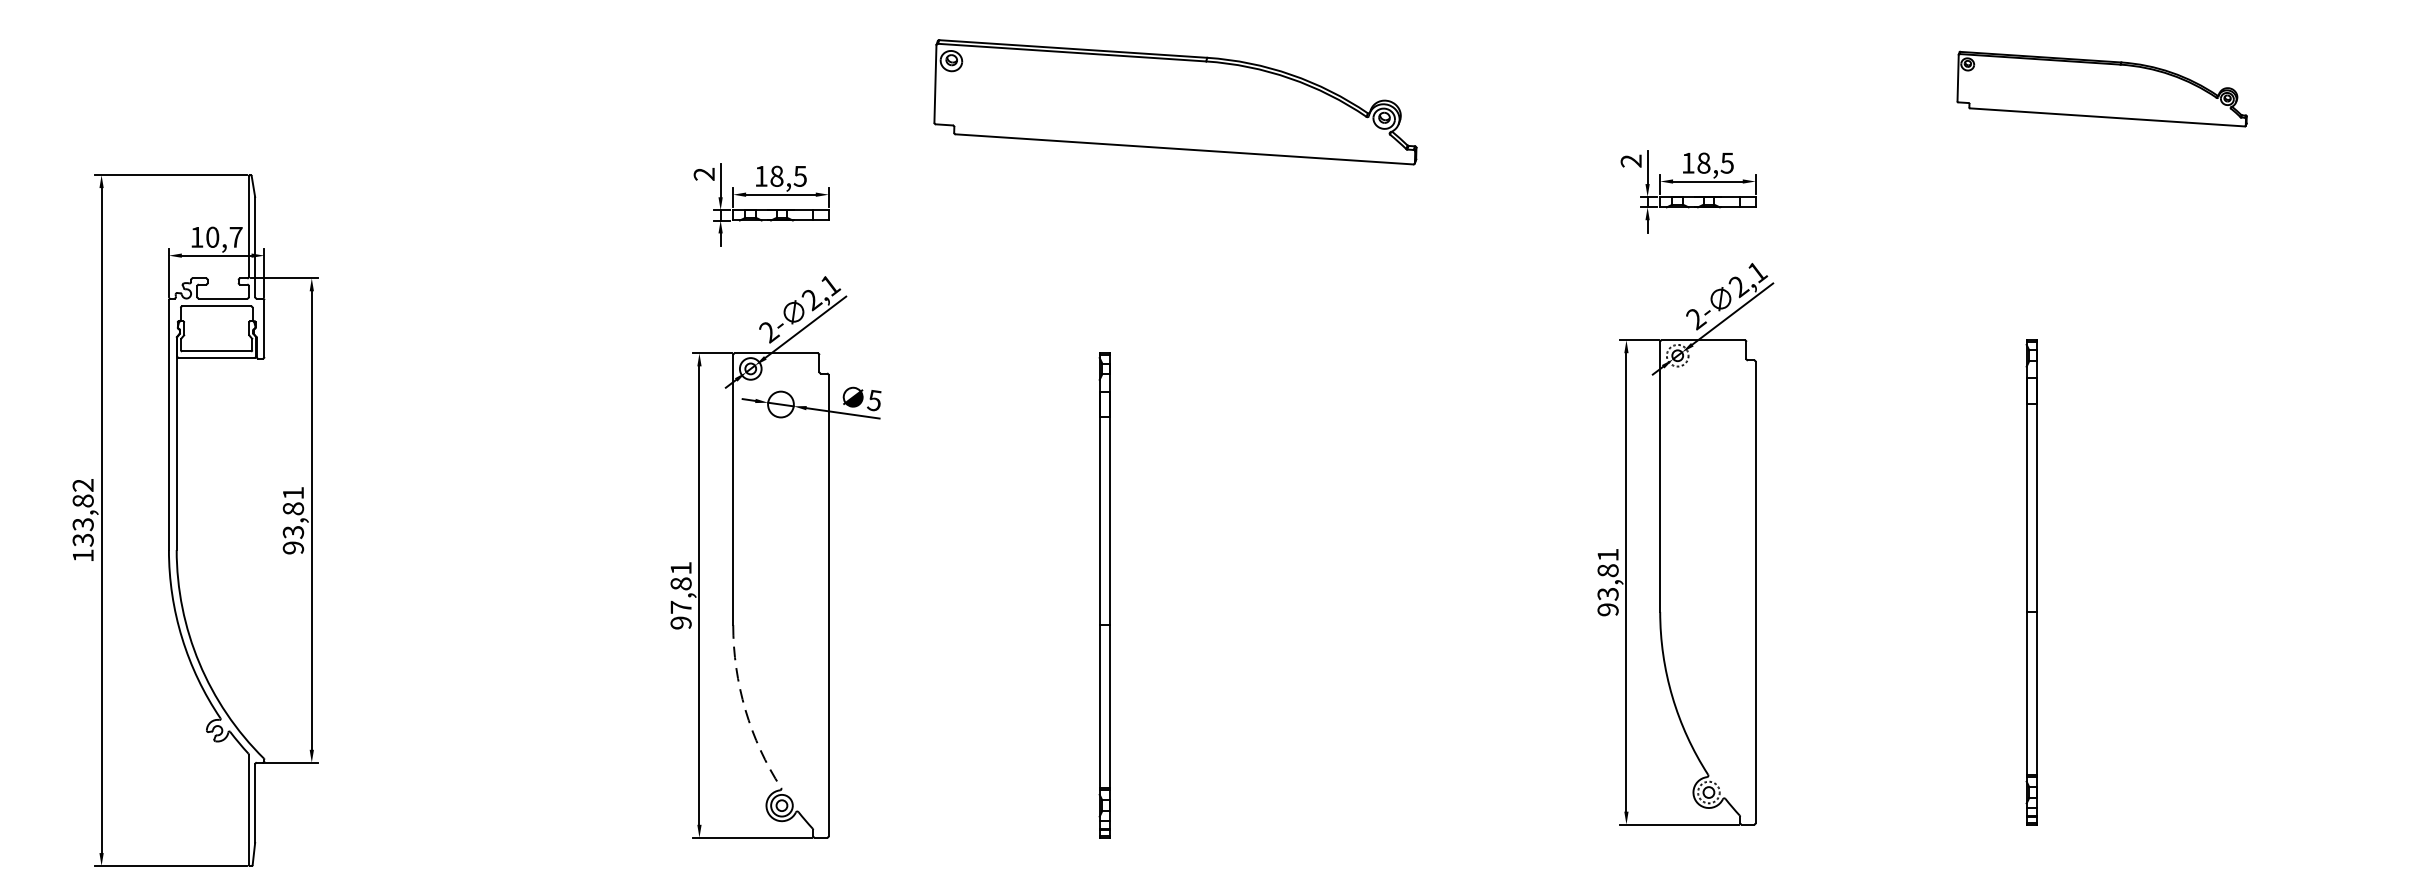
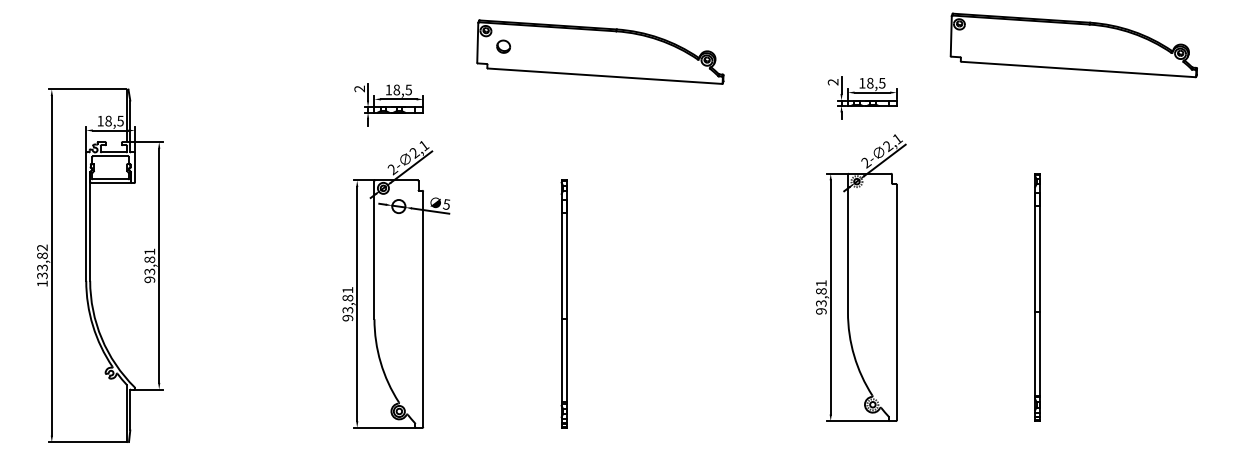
part: (2101, 89) -> (1073, 45), size x1.67
part: (985, 91) -> (503, 46), added
text: (224, 238) -> (114, 121), 10,7 -> 18,5
text: (680, 608) -> (347, 310), 97,81 -> 93,81
arc: (745, 709) -> (380, 362), dashed -> solid

